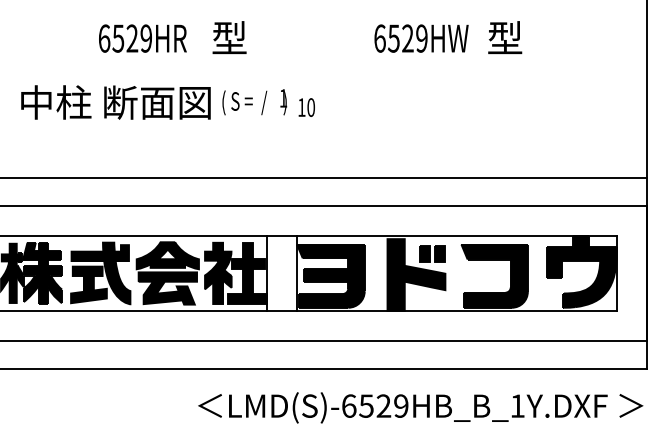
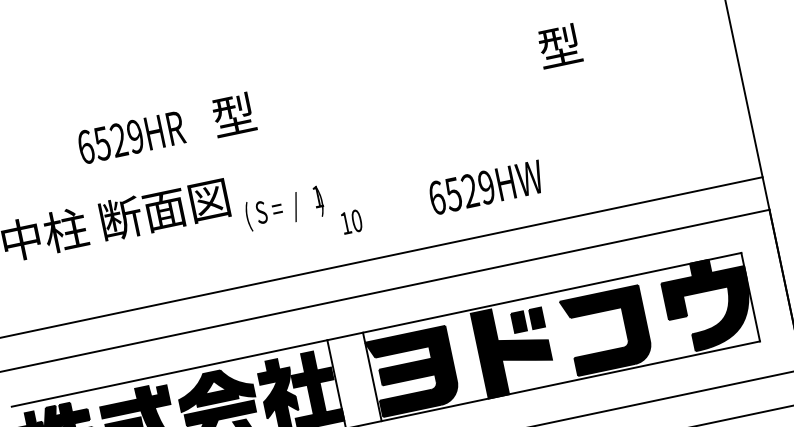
text: (421, 38) -> (486, 187), moved
text: (254, 102) -> (284, 208), moved
text: (306, 107) -> (351, 222), moved

